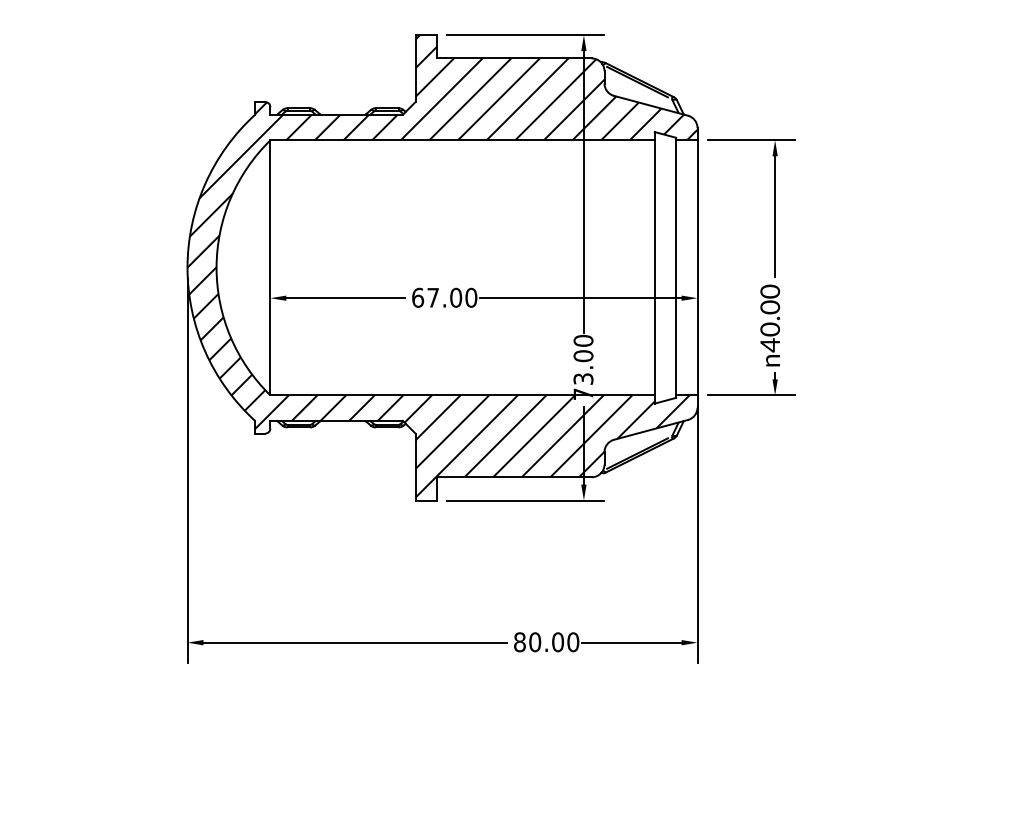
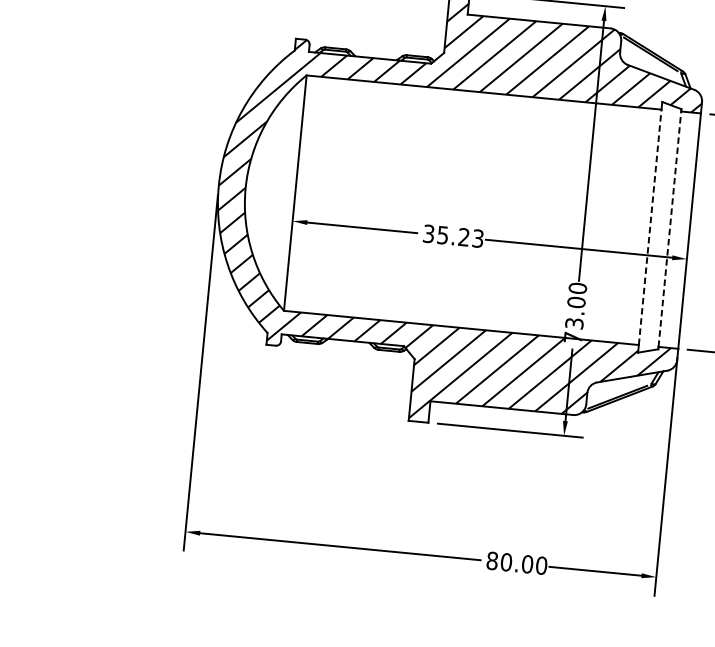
line: (654, 267) -> (649, 226), solid -> dashed
line: (676, 267) -> (670, 228), solid -> dashed
text: (444, 297) -> (453, 236), 67.00 -> 35.23

